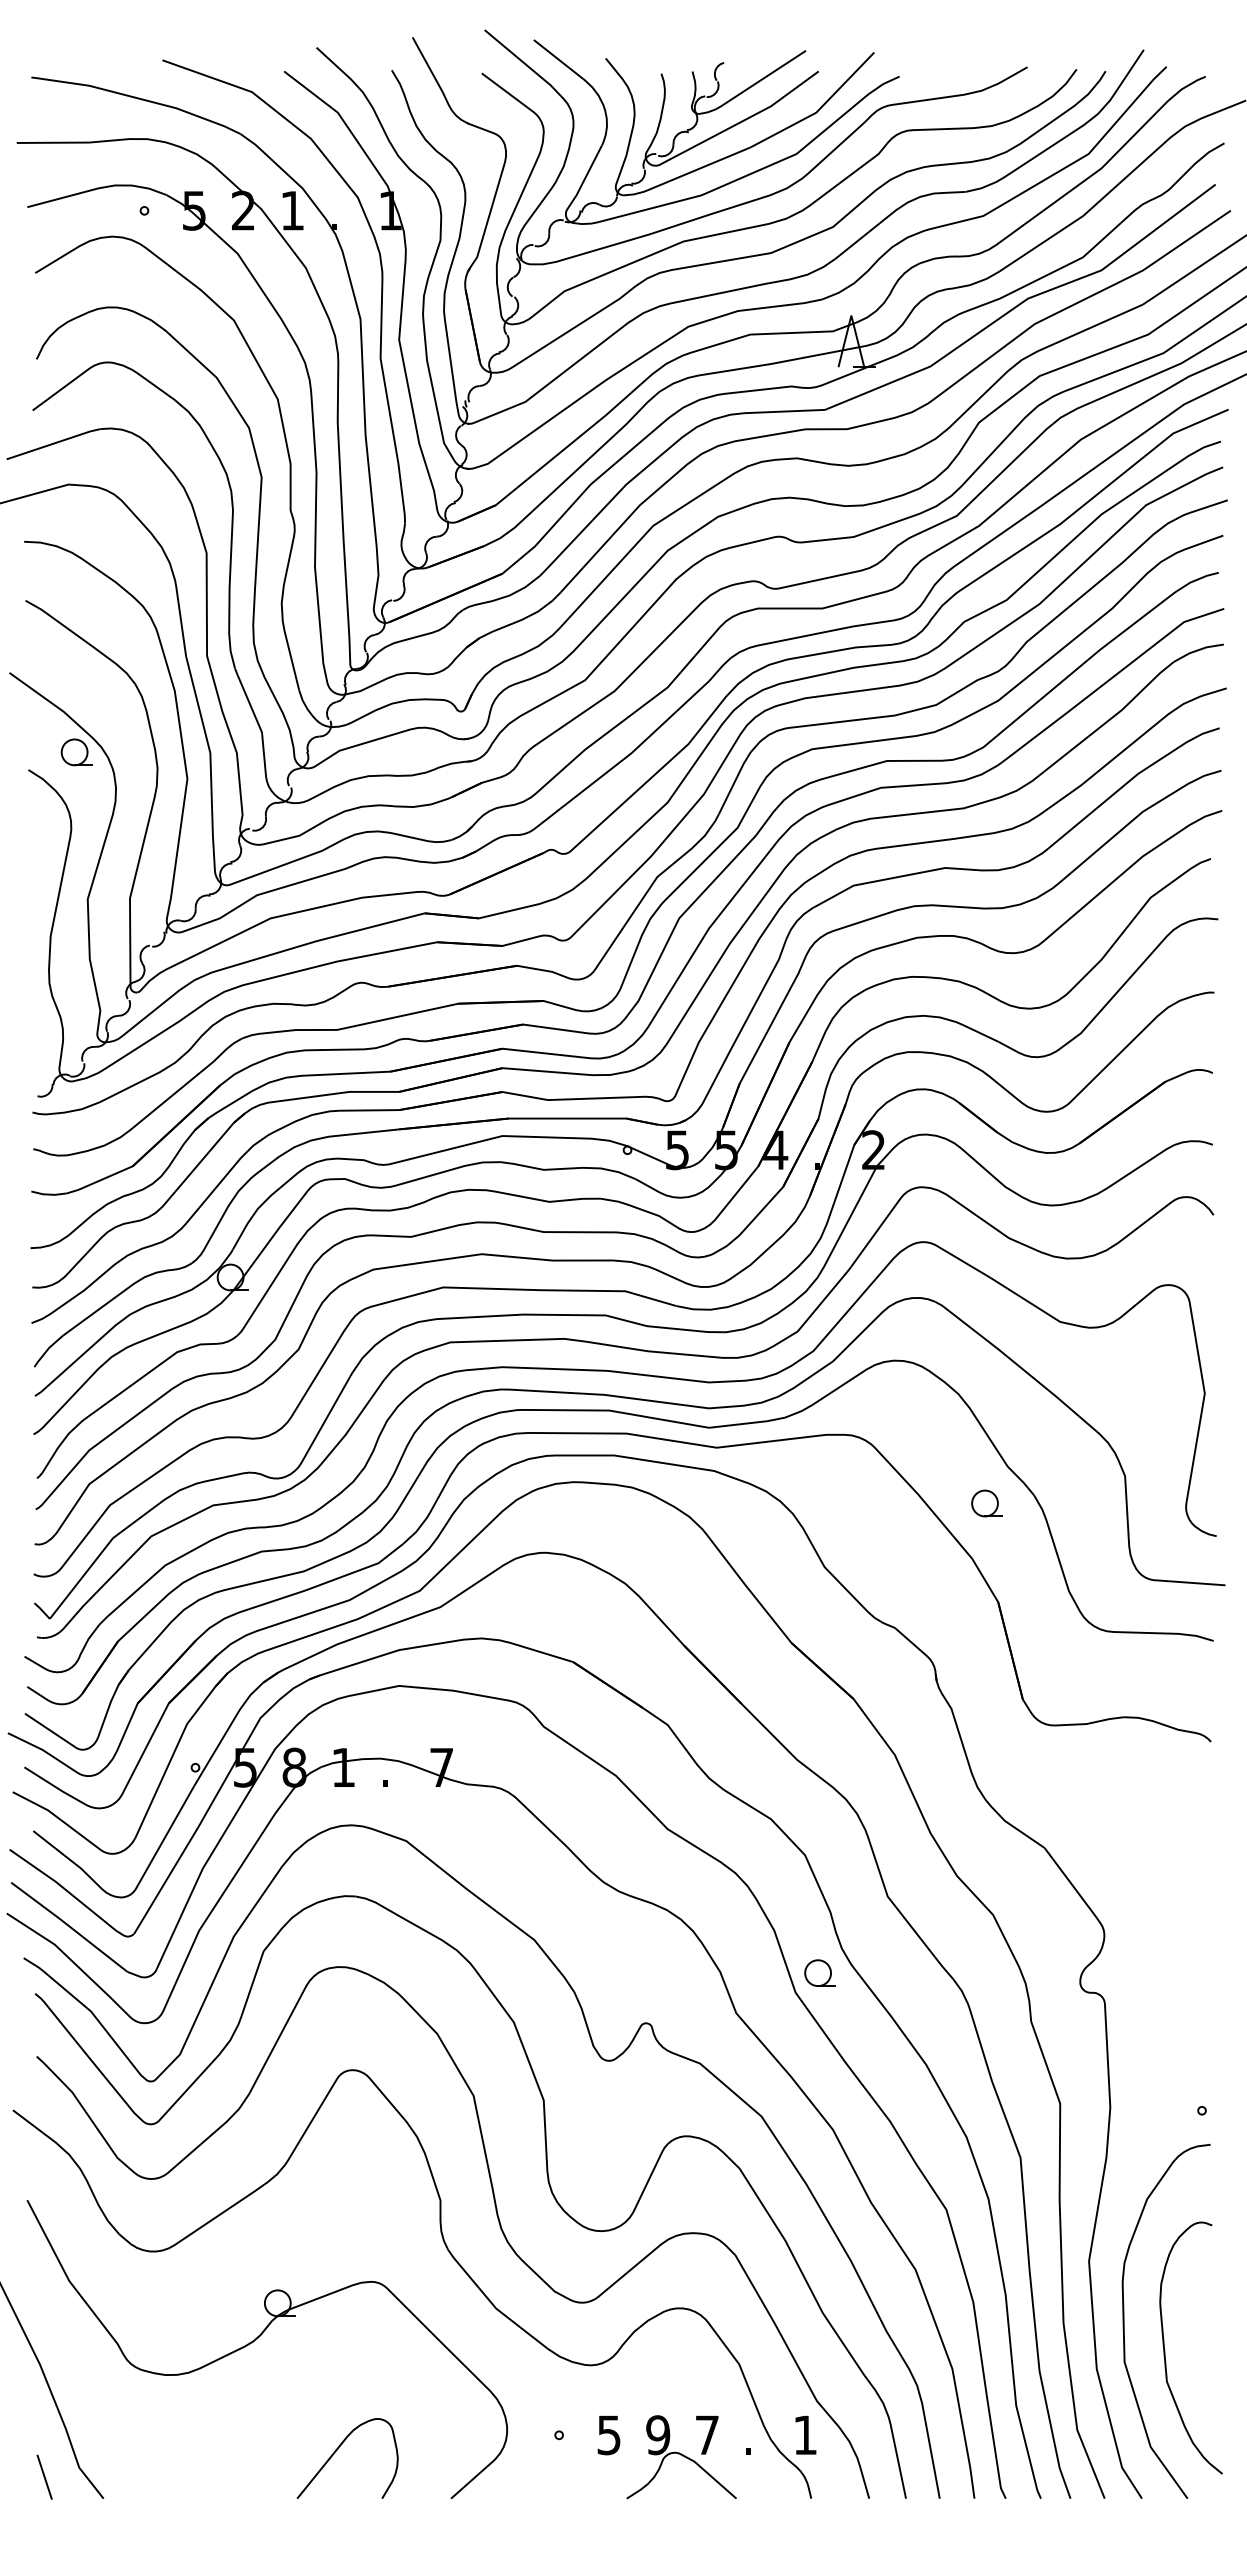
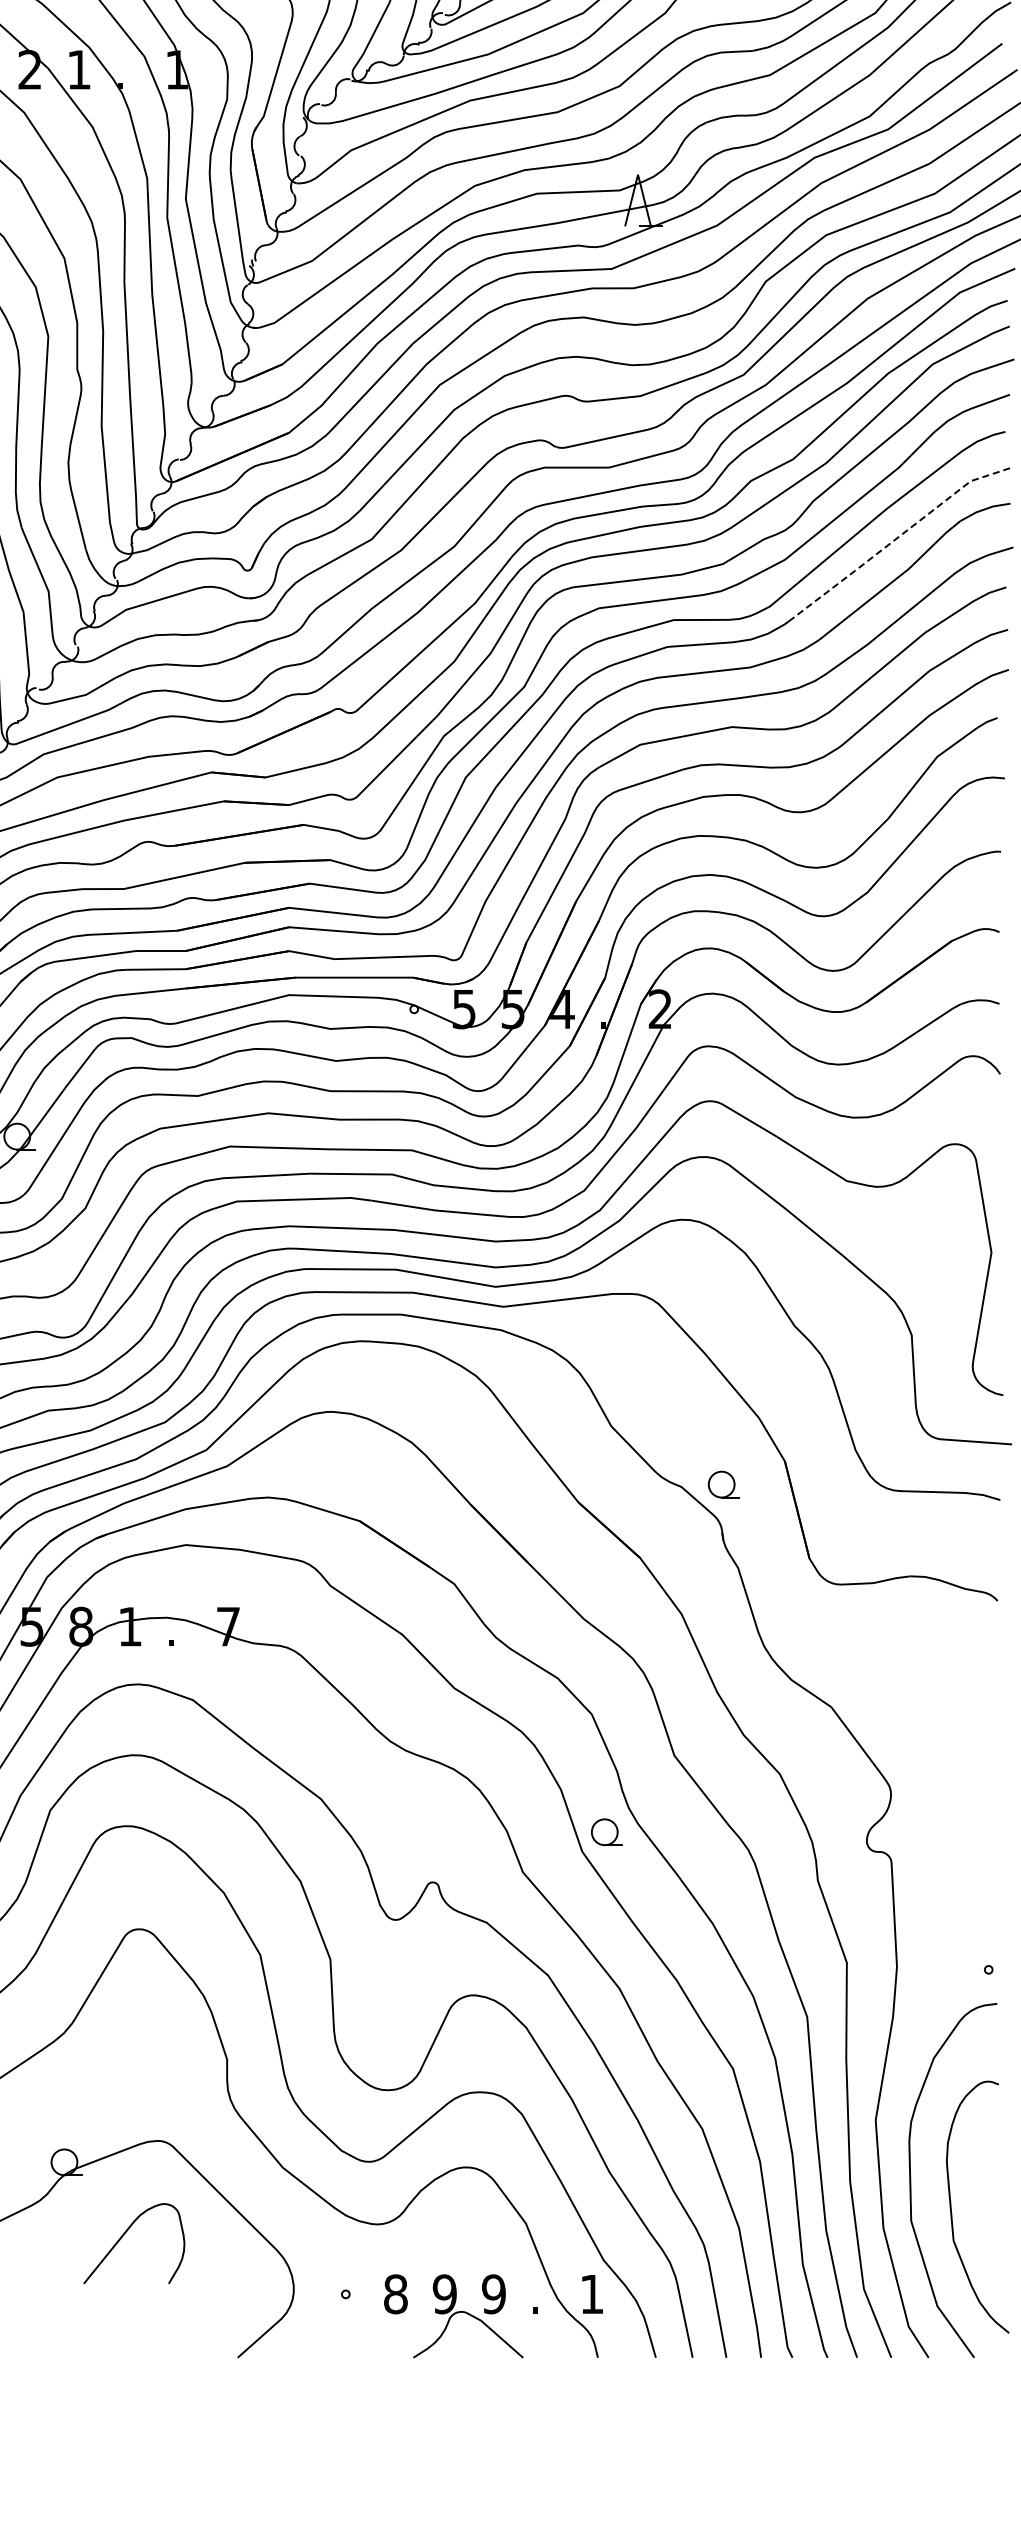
line: (1110, 679) -> (897, 538), solid -> dashed
part: (986, 1503) -> (723, 1484), moved
text: (609, 2435) -> (396, 2294), 5 -> 8
text: (707, 2435) -> (494, 2294), 7 -> 9
curve: (338, 2449) -> (125, 2234), moved

